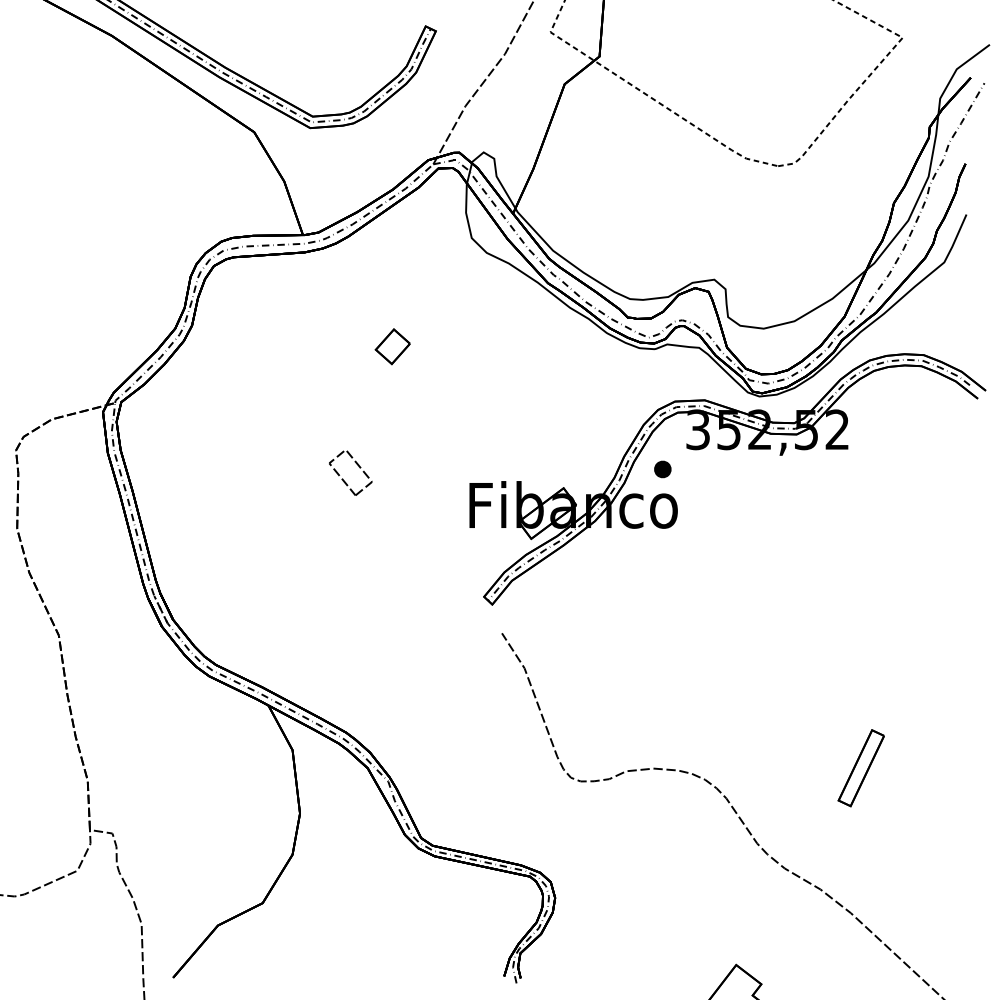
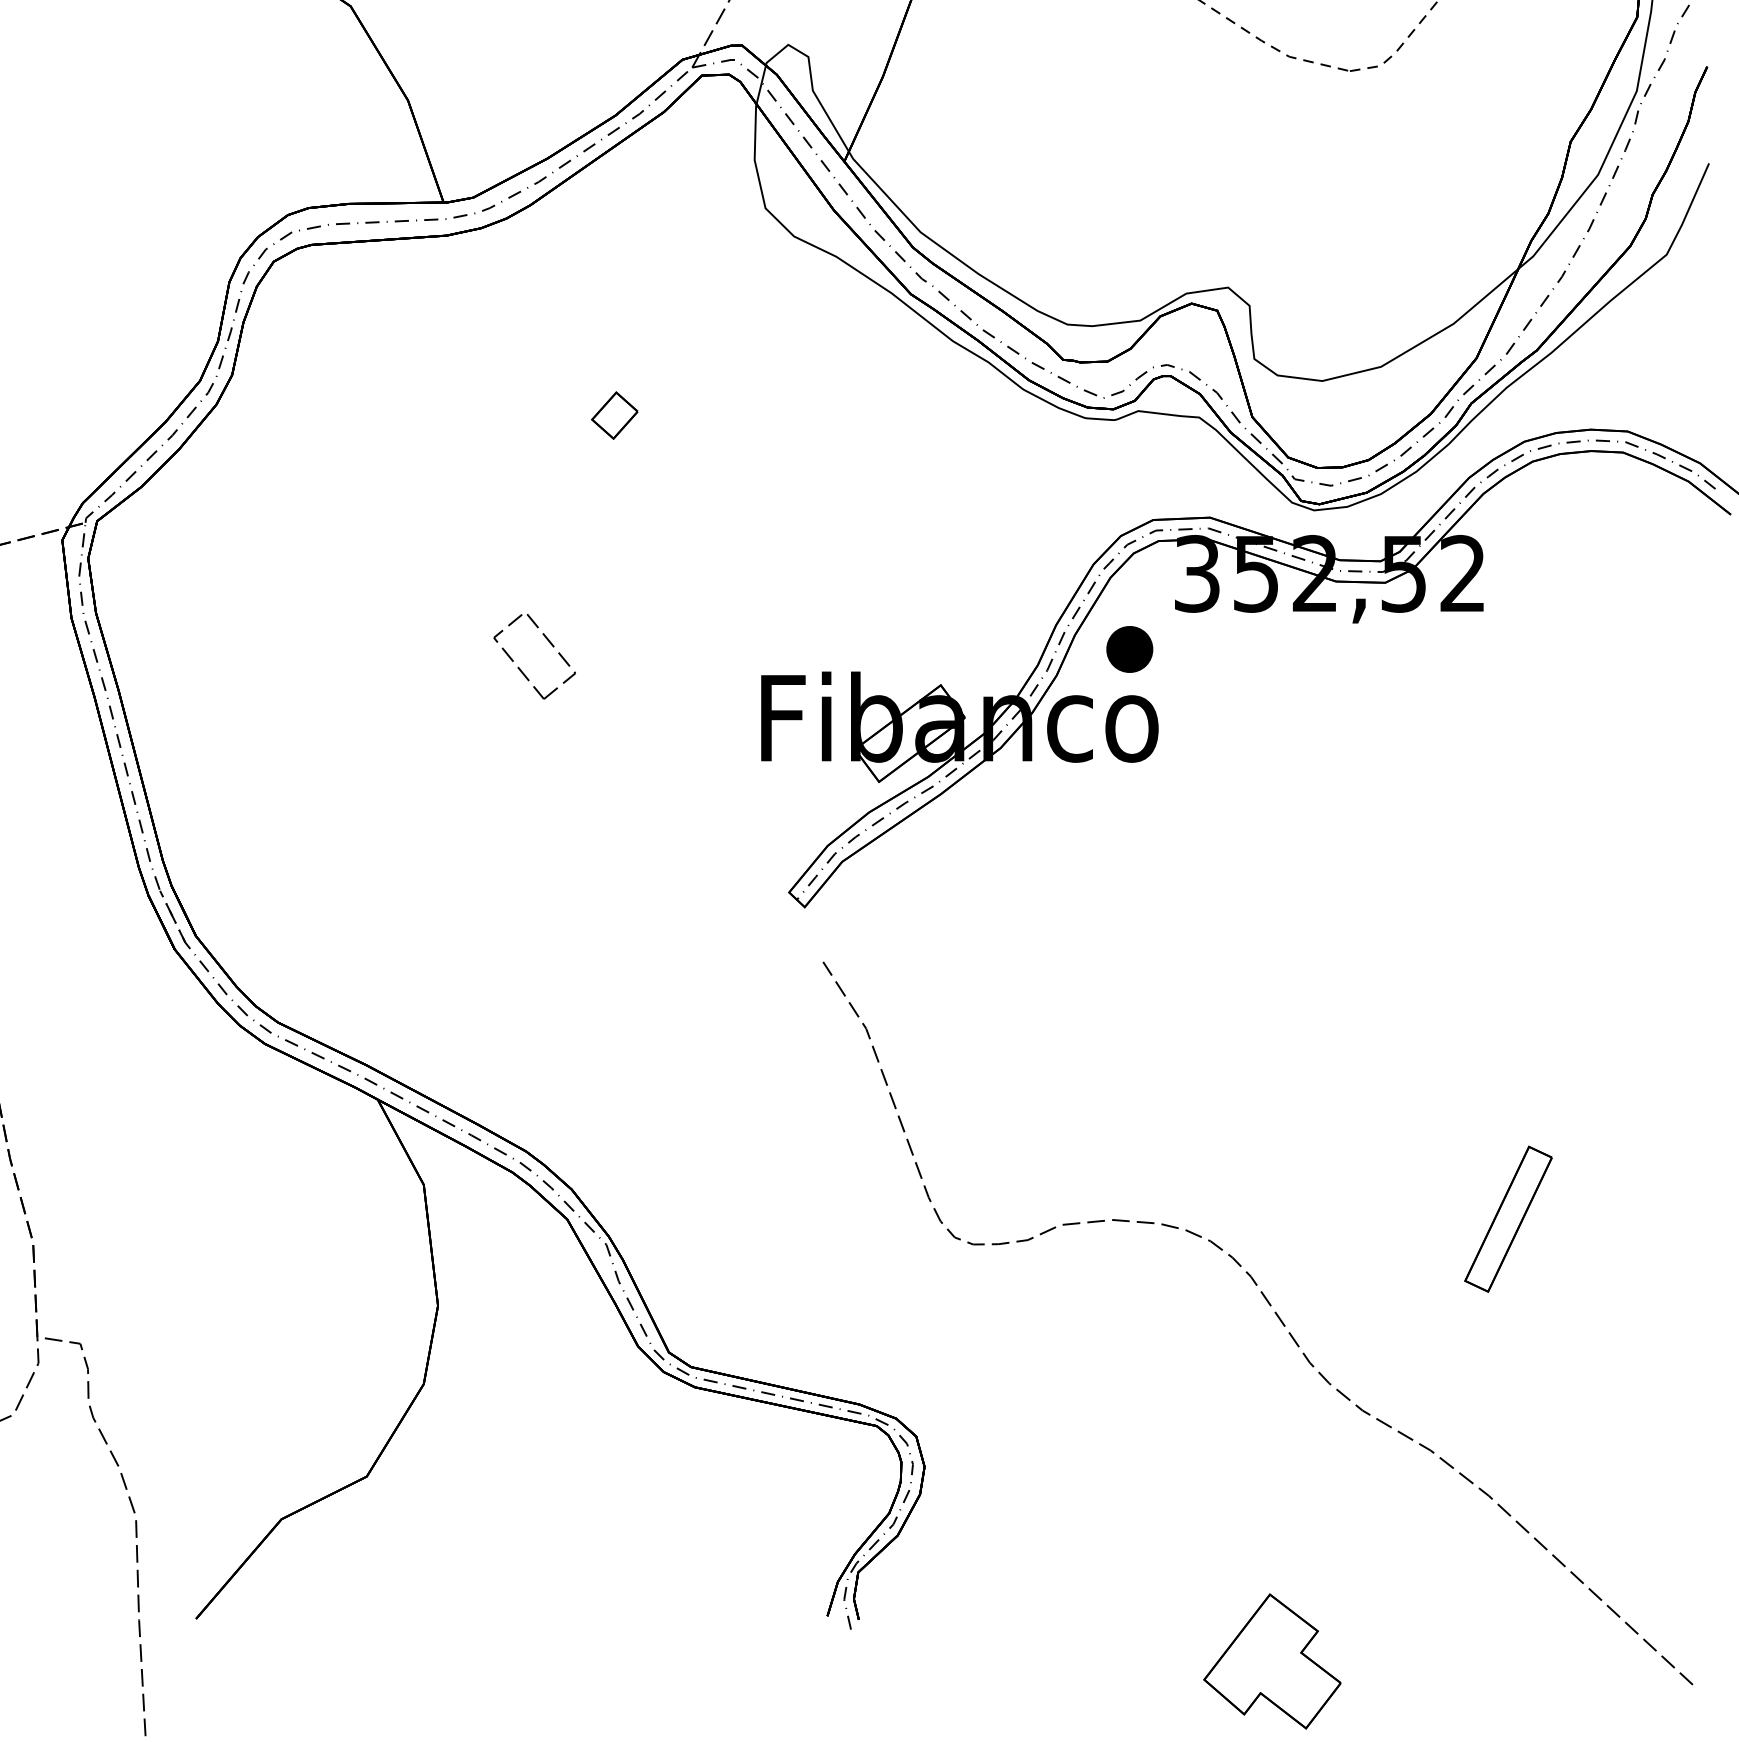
part: (392, 346) -> (614, 414), size x0.7
part: (662, 469) -> (1129, 649), size x1.4

